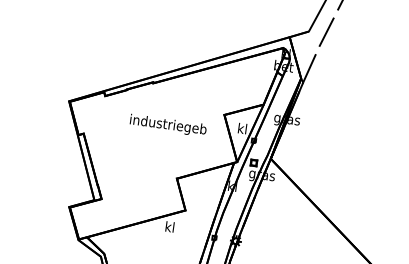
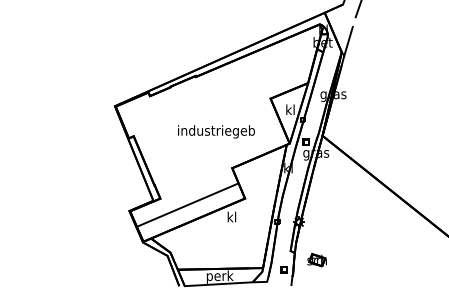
text: (168, 125) -> (216, 131), moved
line: (127, 208) -> (187, 204), added

